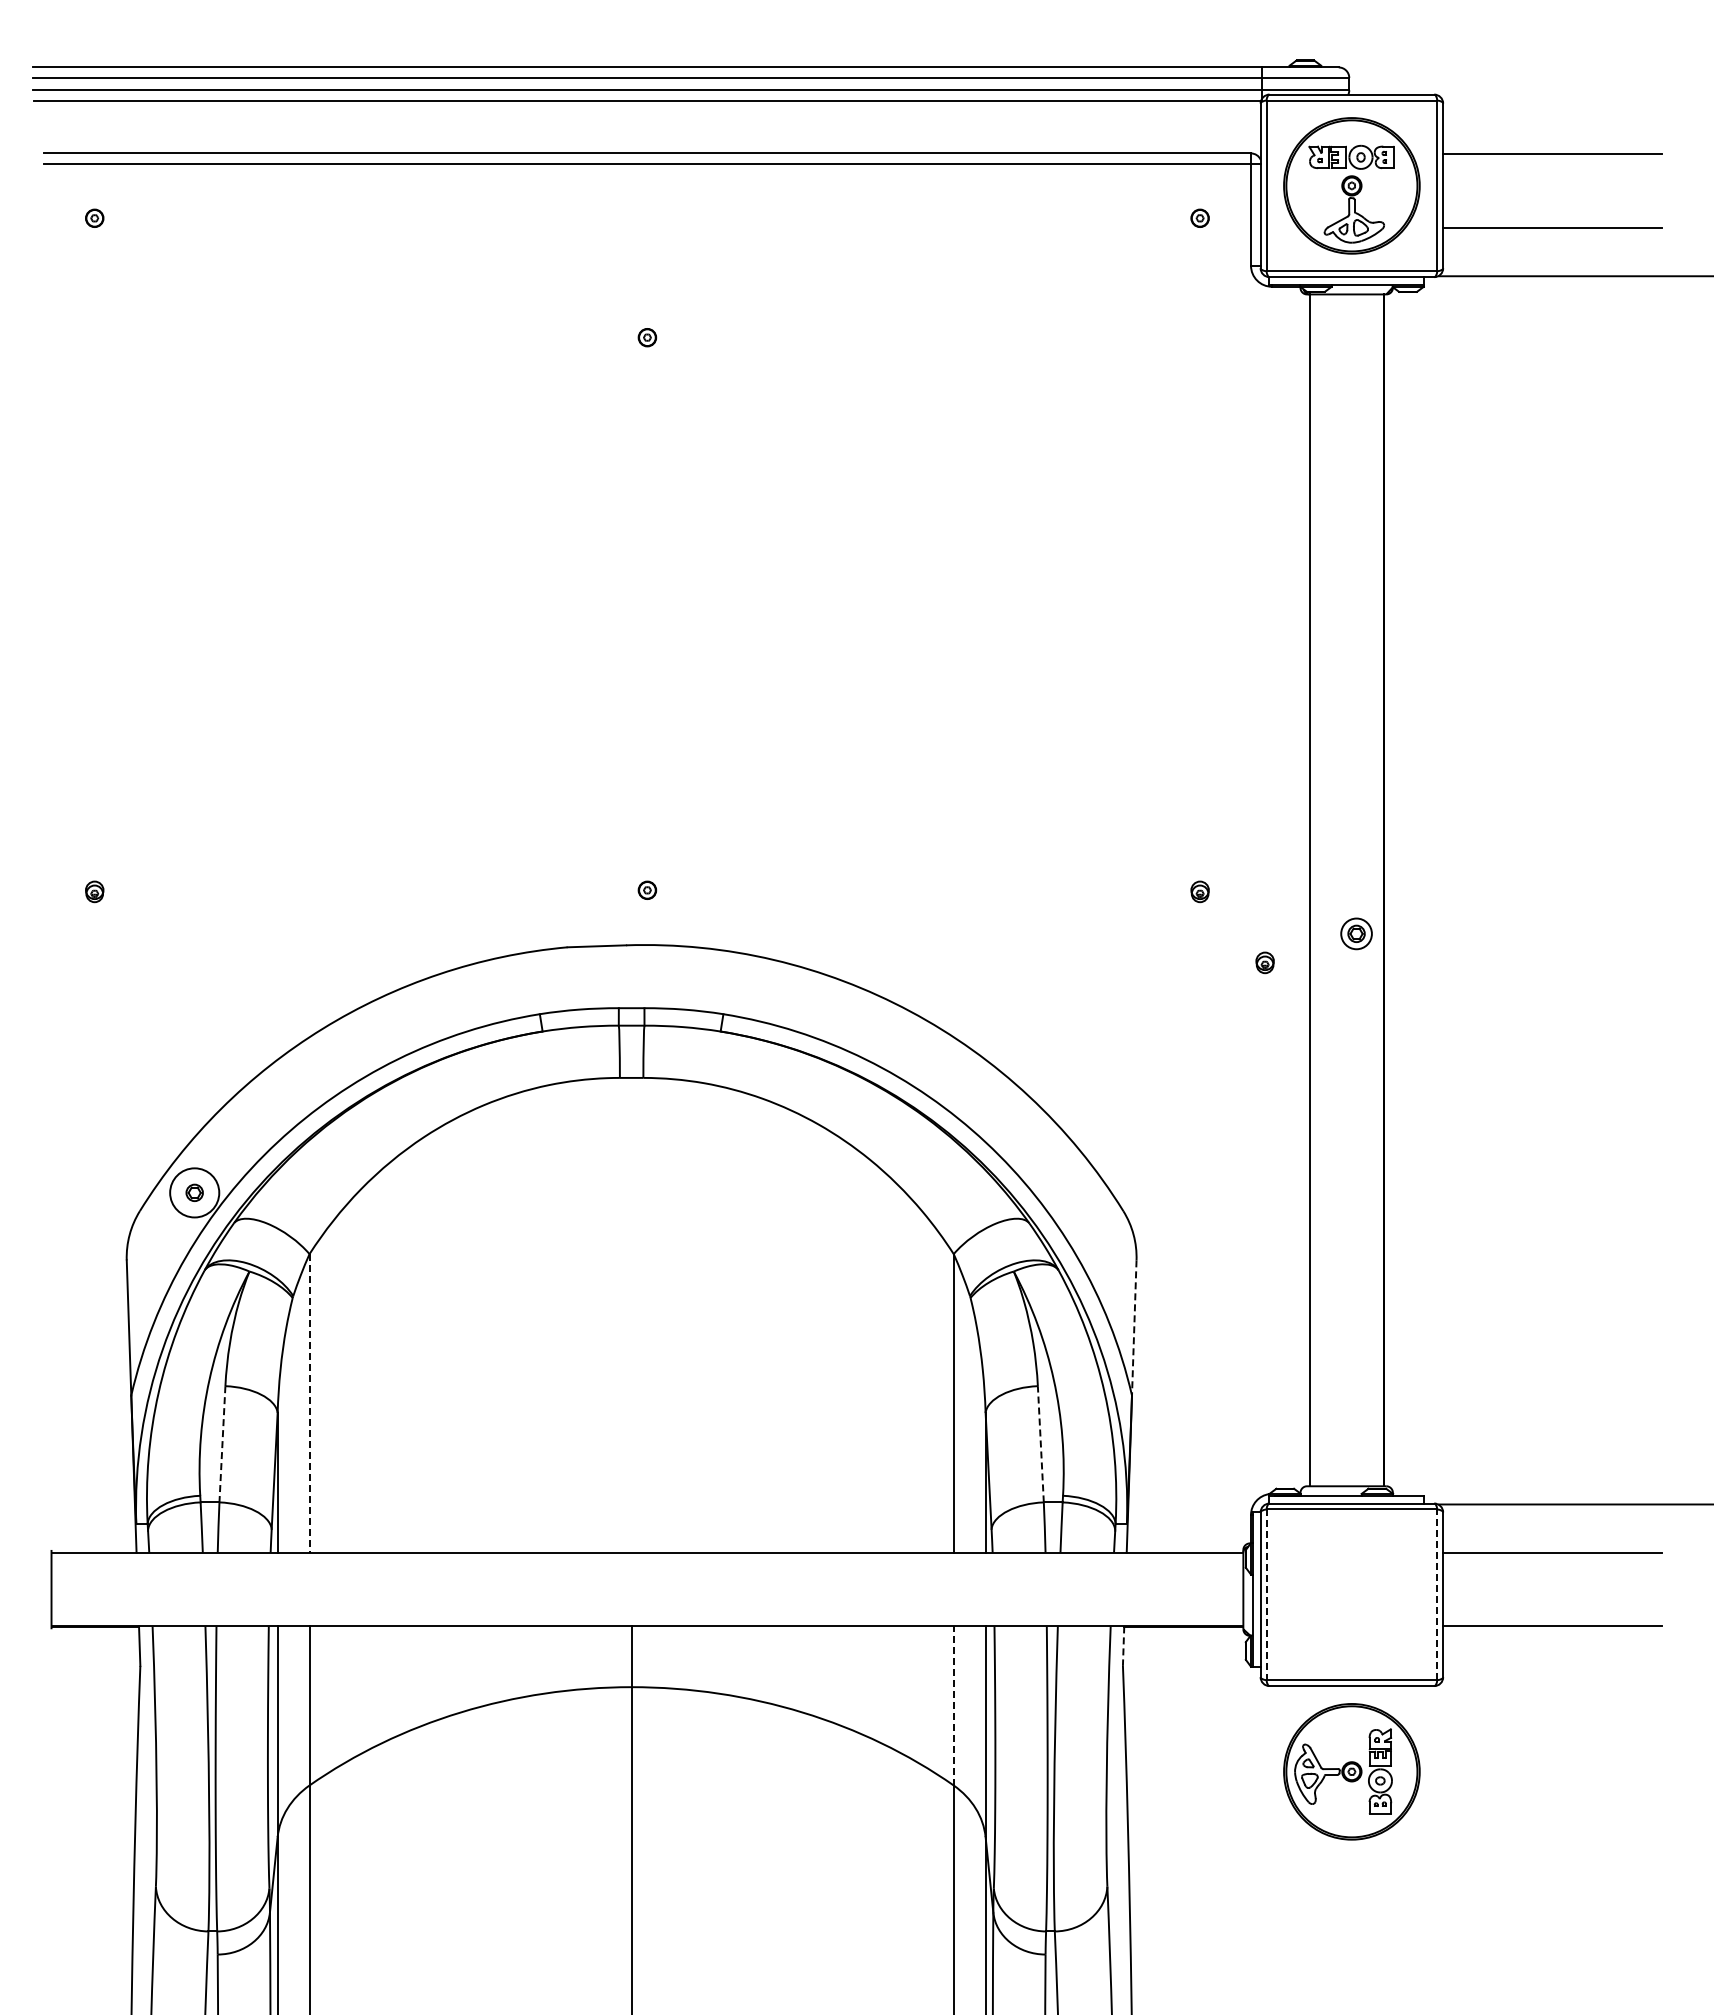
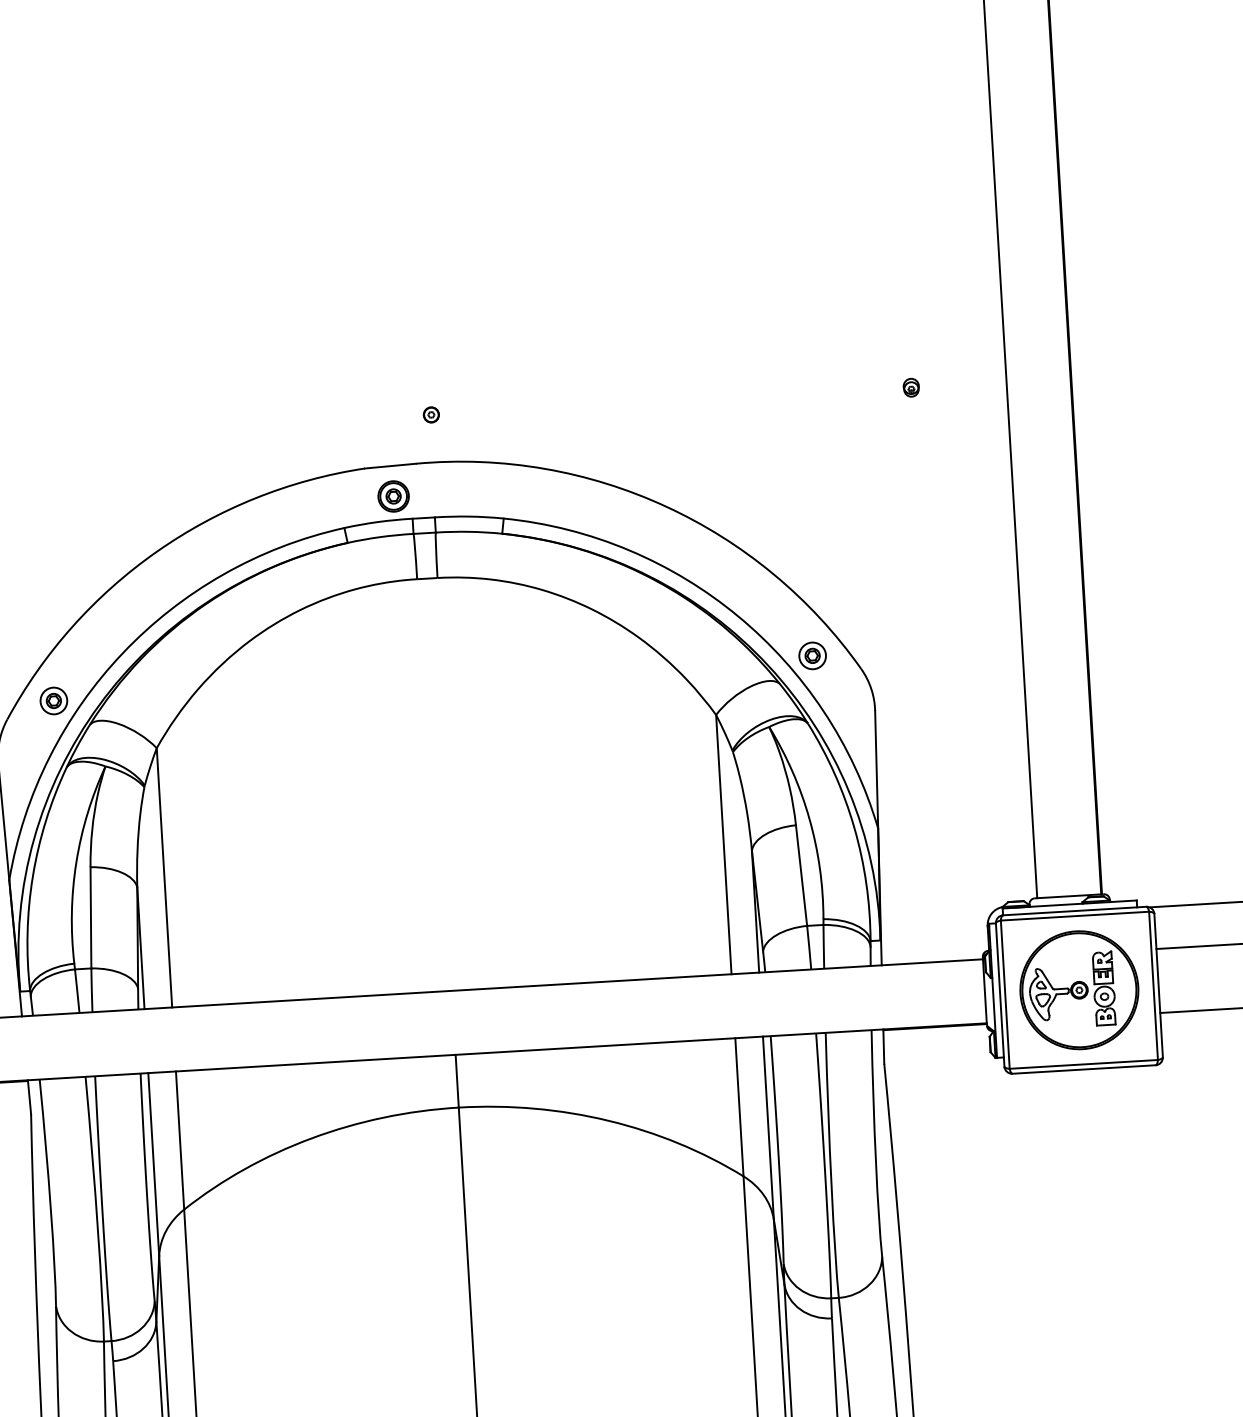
part: (1356, 933) -> (812, 655), moved
part: (1264, 962) -> (970, 445), removed
part: (598, 981) -> (393, 496), added
circle: (194, 1192) -> (53, 700), size x0.62
line: (1134, 1327) -> (876, 769), dashed -> solid
line: (309, 1403) -> (164, 877), dashed -> solid
line: (1040, 1443) -> (801, 874), dashed -> solid
line: (222, 1444) -> (91, 918), dashed -> solid
line: (1437, 1594) -> (1153, 985), dashed -> solid
line: (1266, 1595) -> (1005, 995), dashed -> solid
line: (1123, 1646) -> (883, 1046), dashed -> solid
line: (953, 1705) -> (739, 1106), dashed -> solid
part: (1351, 1771) -> (1079, 990), moved

